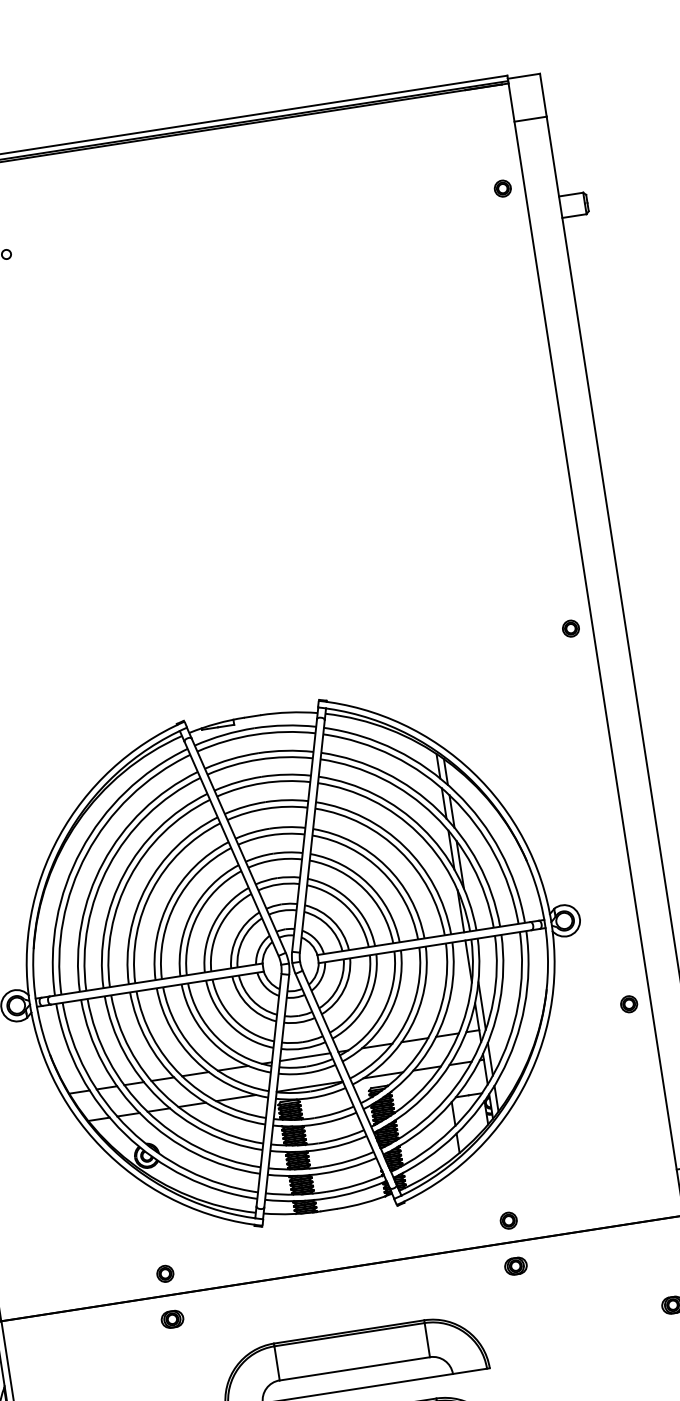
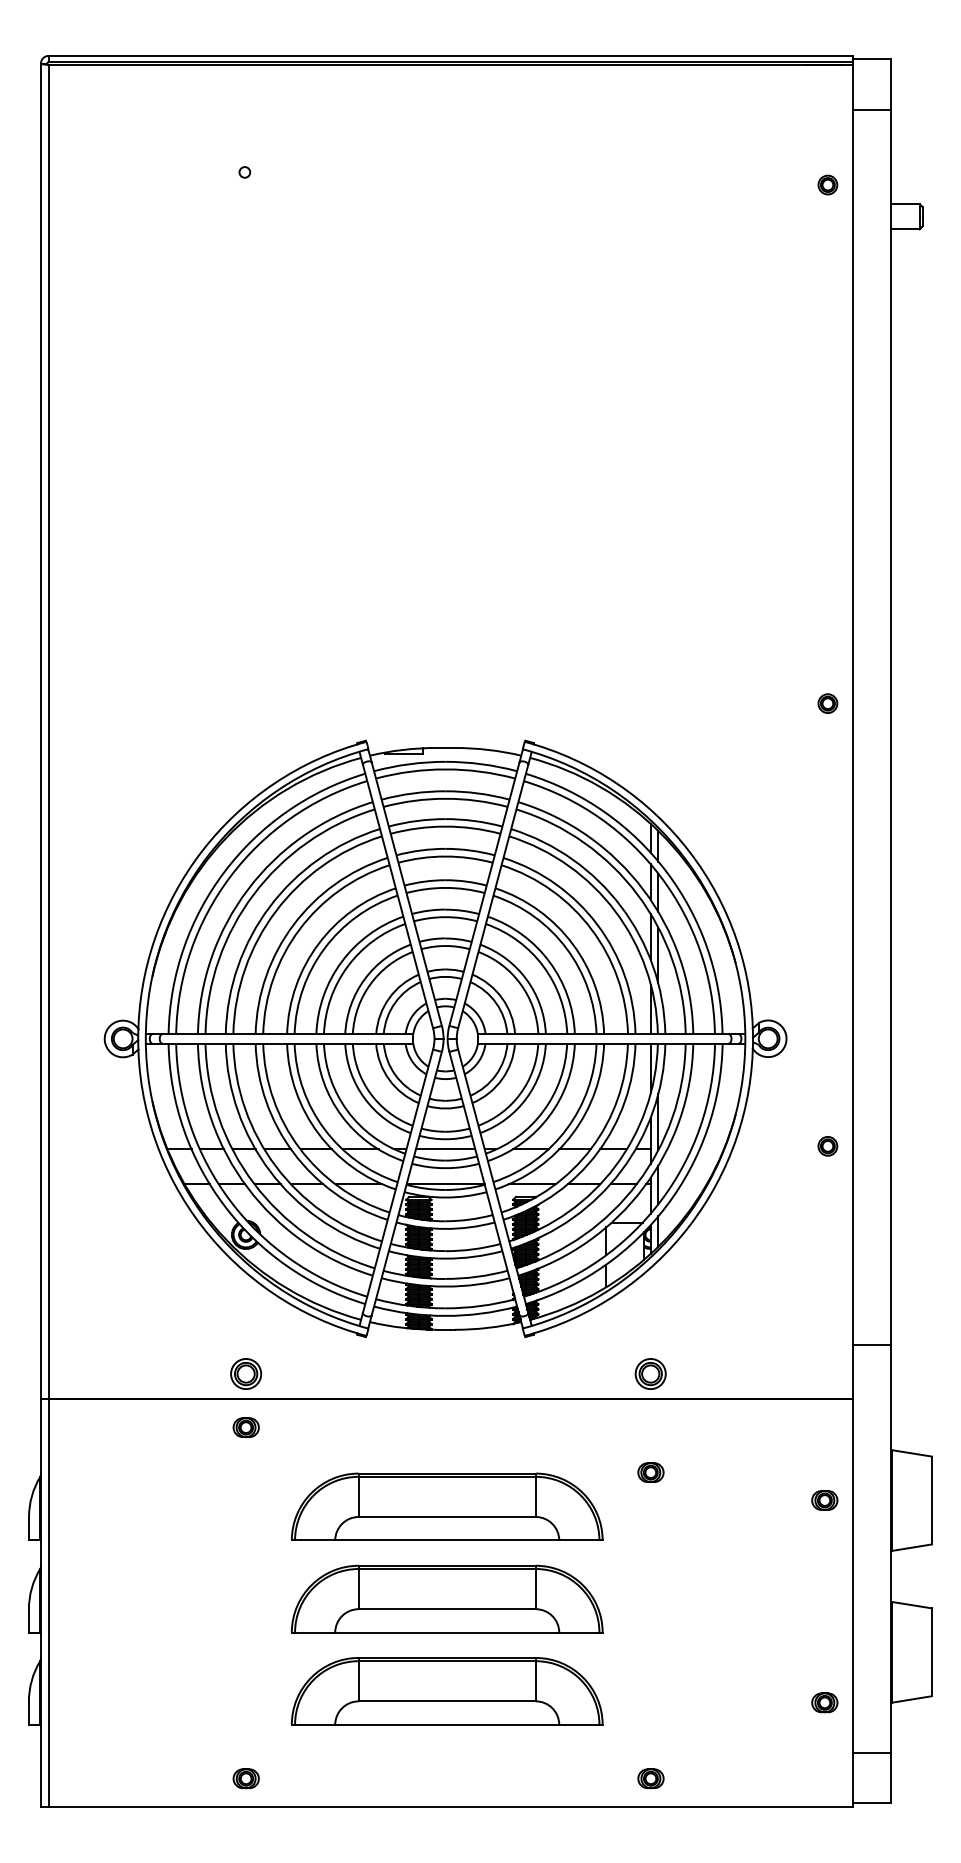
part: (508, 1220) -> (650, 1373), size x1.6
part: (515, 1266) -> (650, 1472), moved
part: (164, 1273) -> (245, 1373), size x1.6

